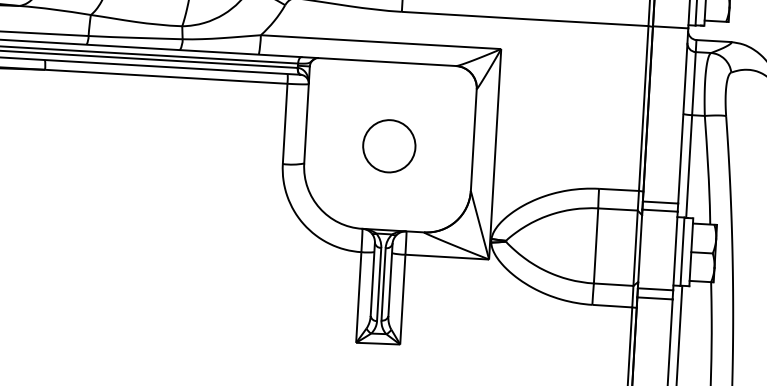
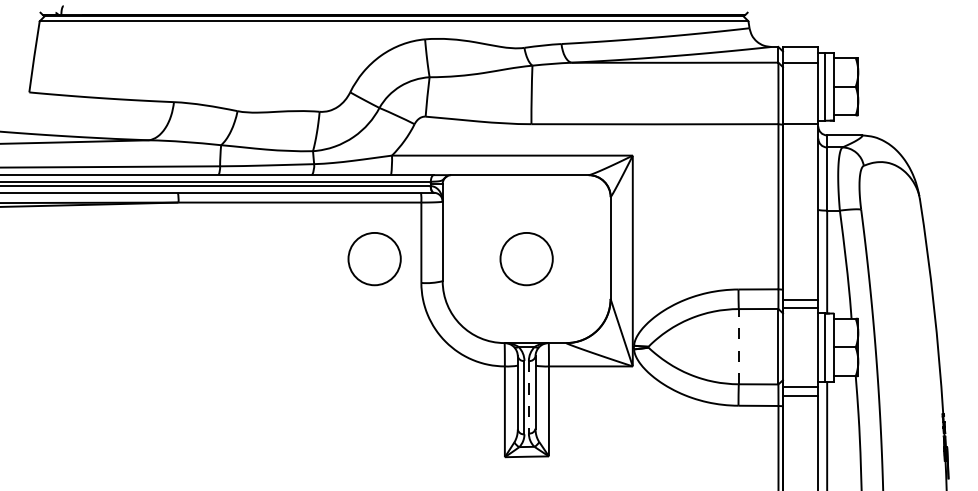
circle: (237, 137) -> (374, 259), added
line: (595, 245) -> (738, 346), solid -> dashed
line: (383, 284) -> (528, 397), solid -> dashed

